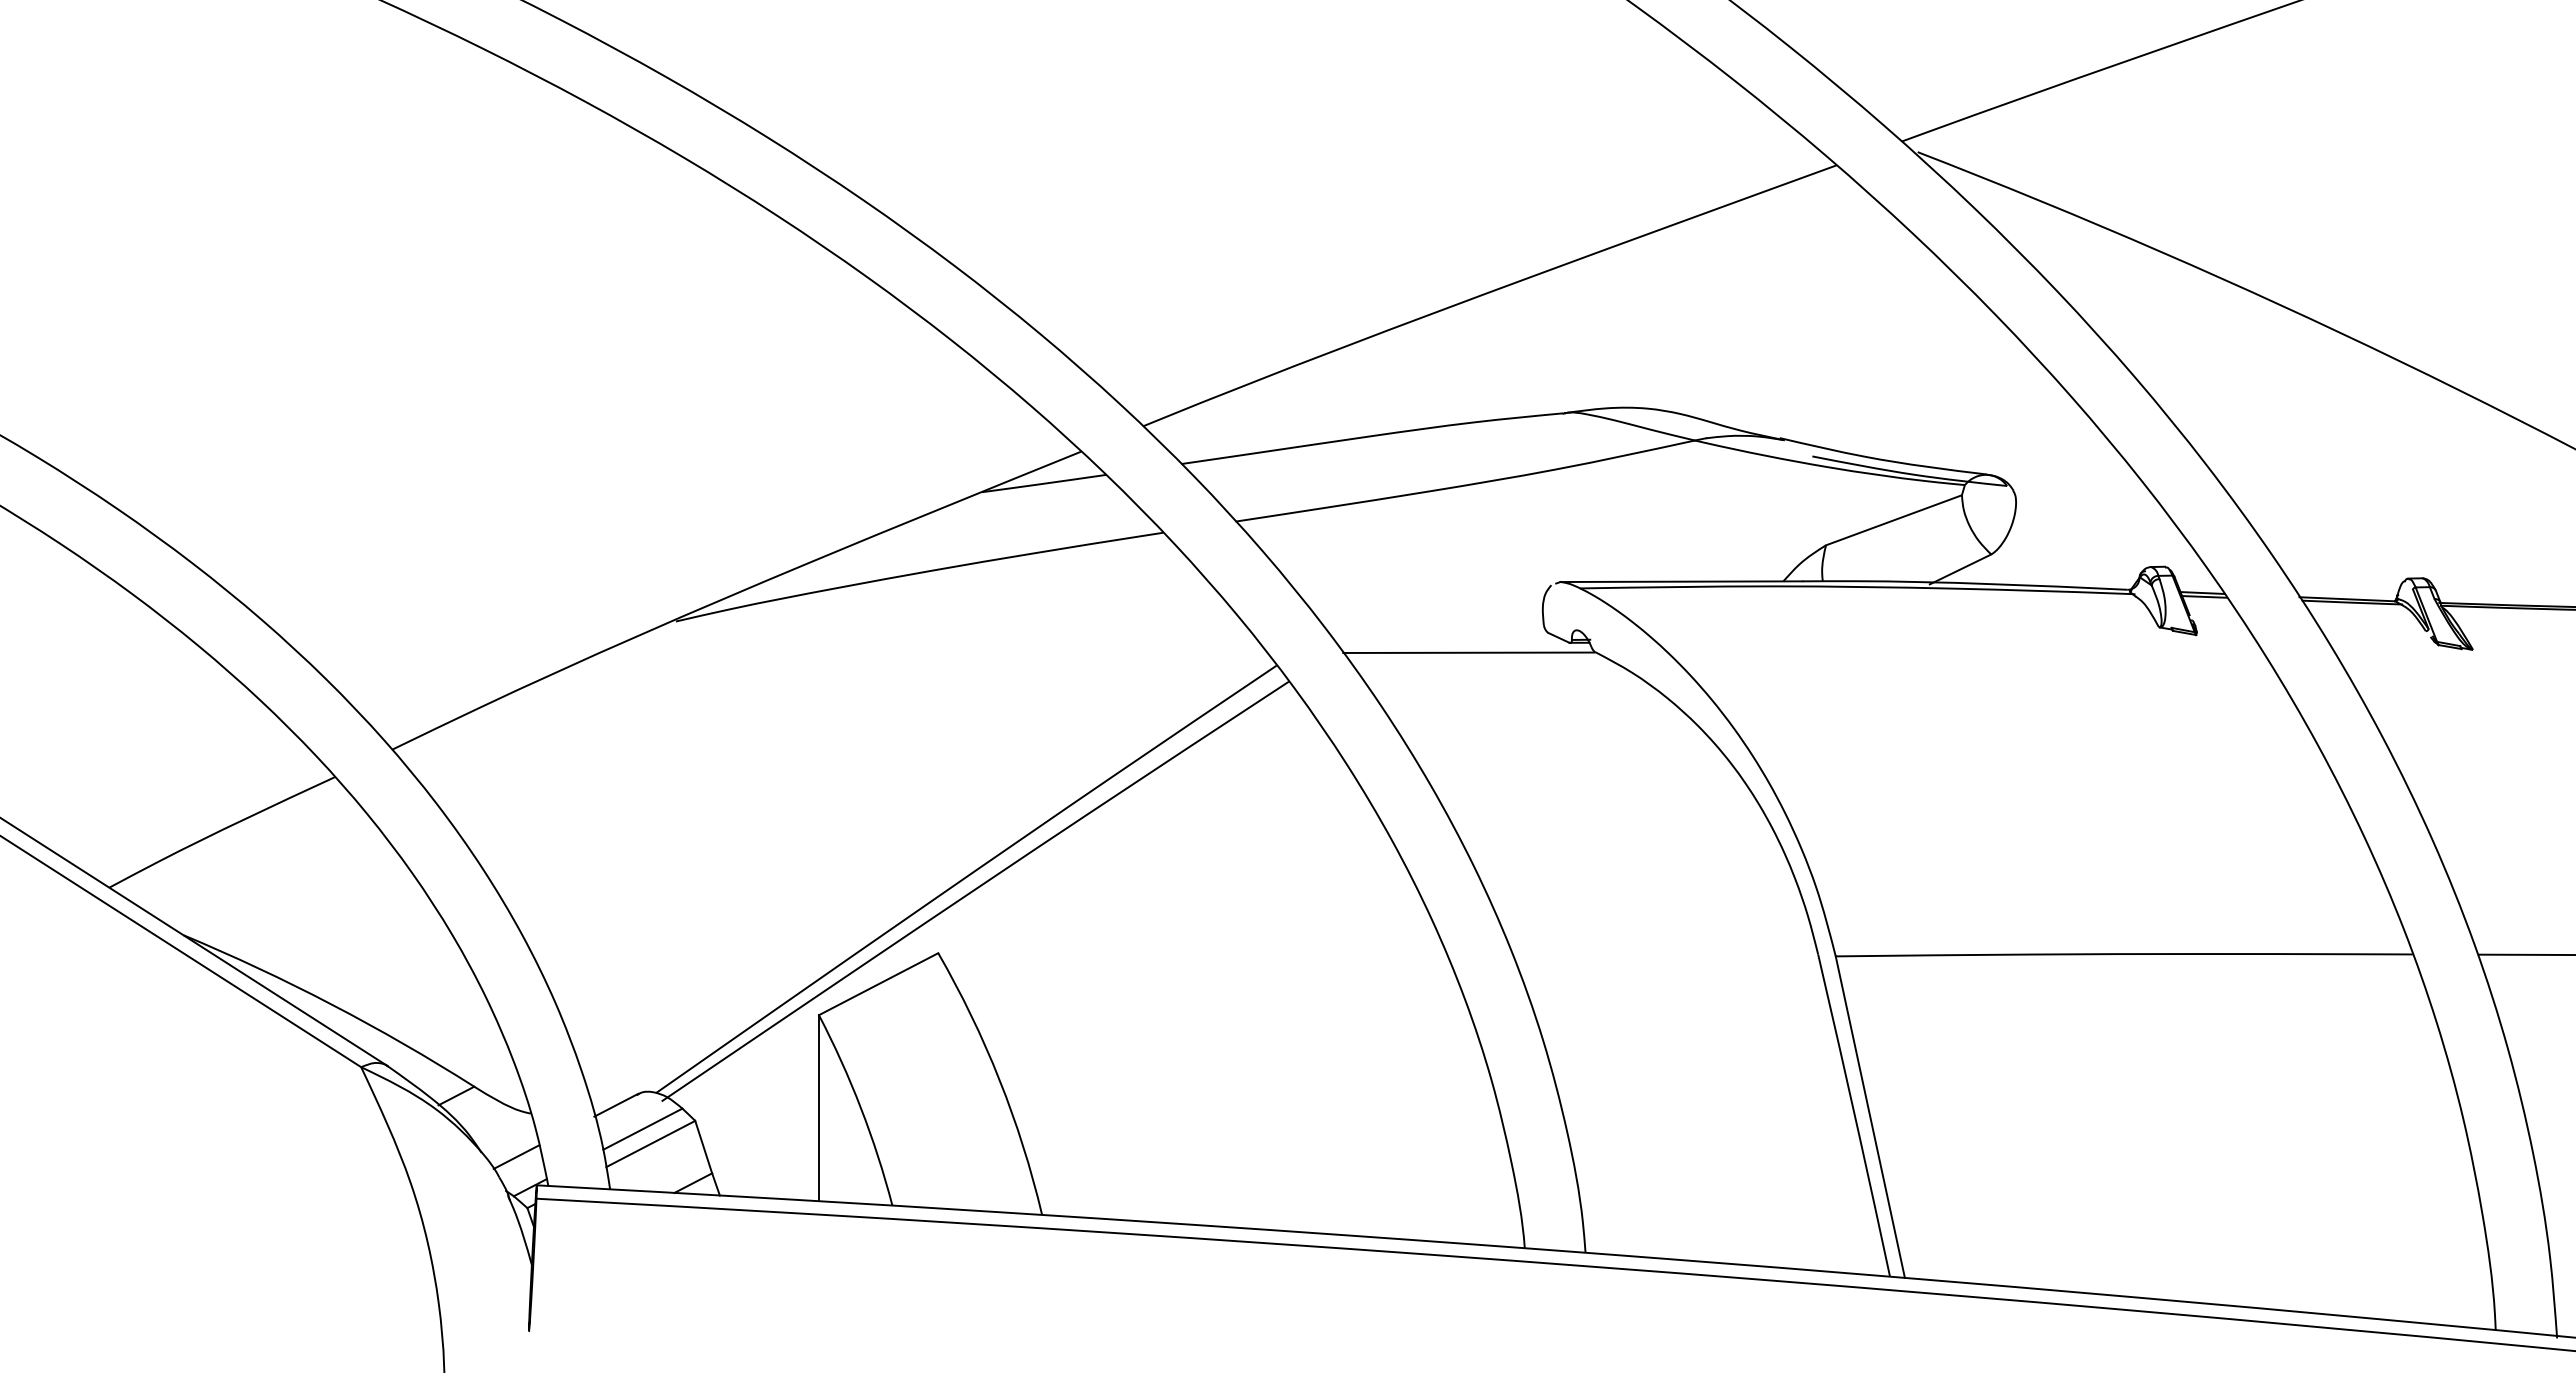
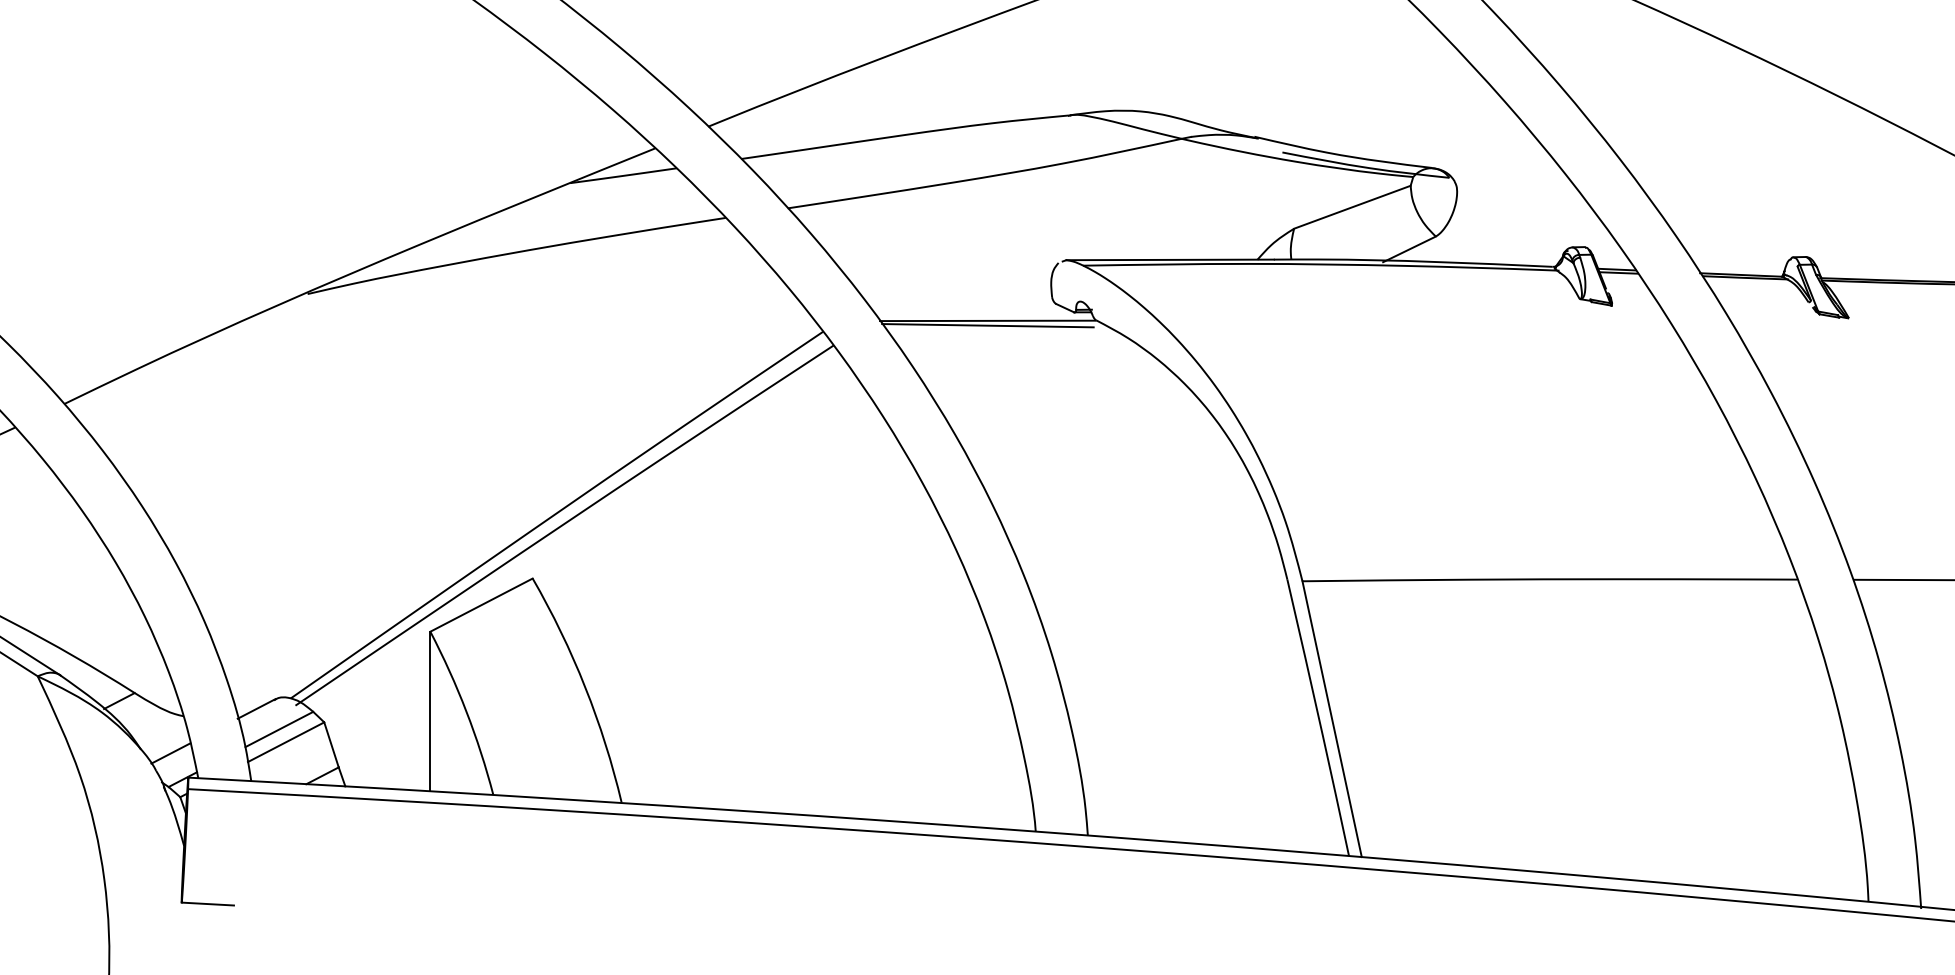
line: (1468, 658) -> (987, 325), added
line: (559, 1332) -> (207, 903), added

